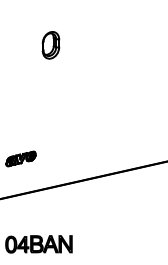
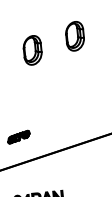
part: (108, 32) -> (74, 36), added
part: (50, 45) -> (32, 50), size x1.43

